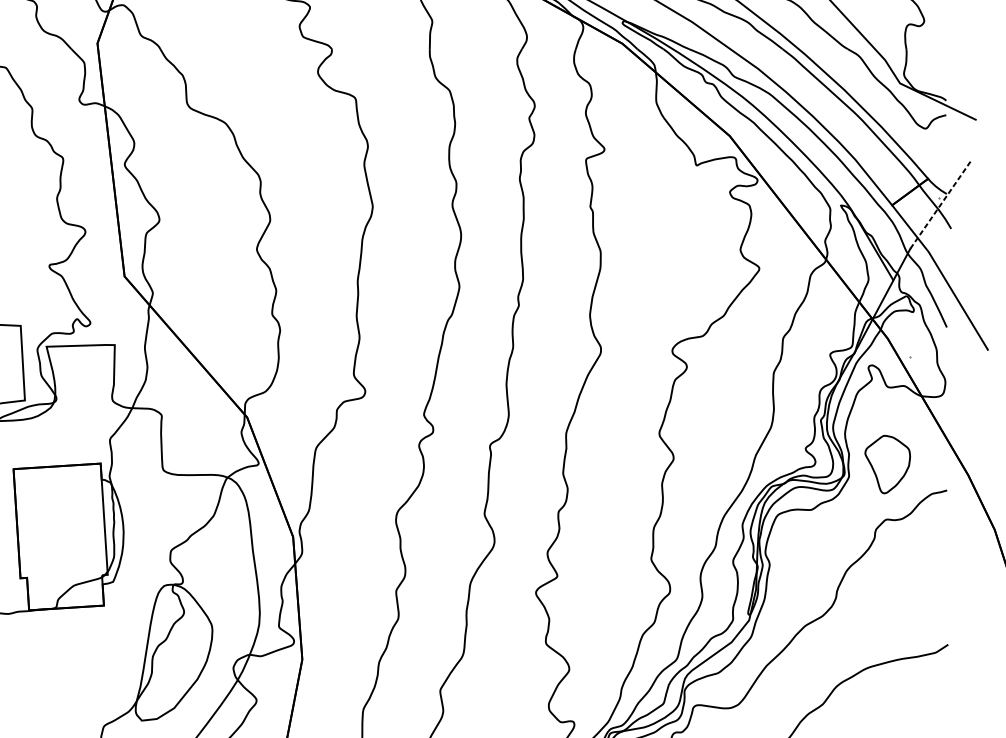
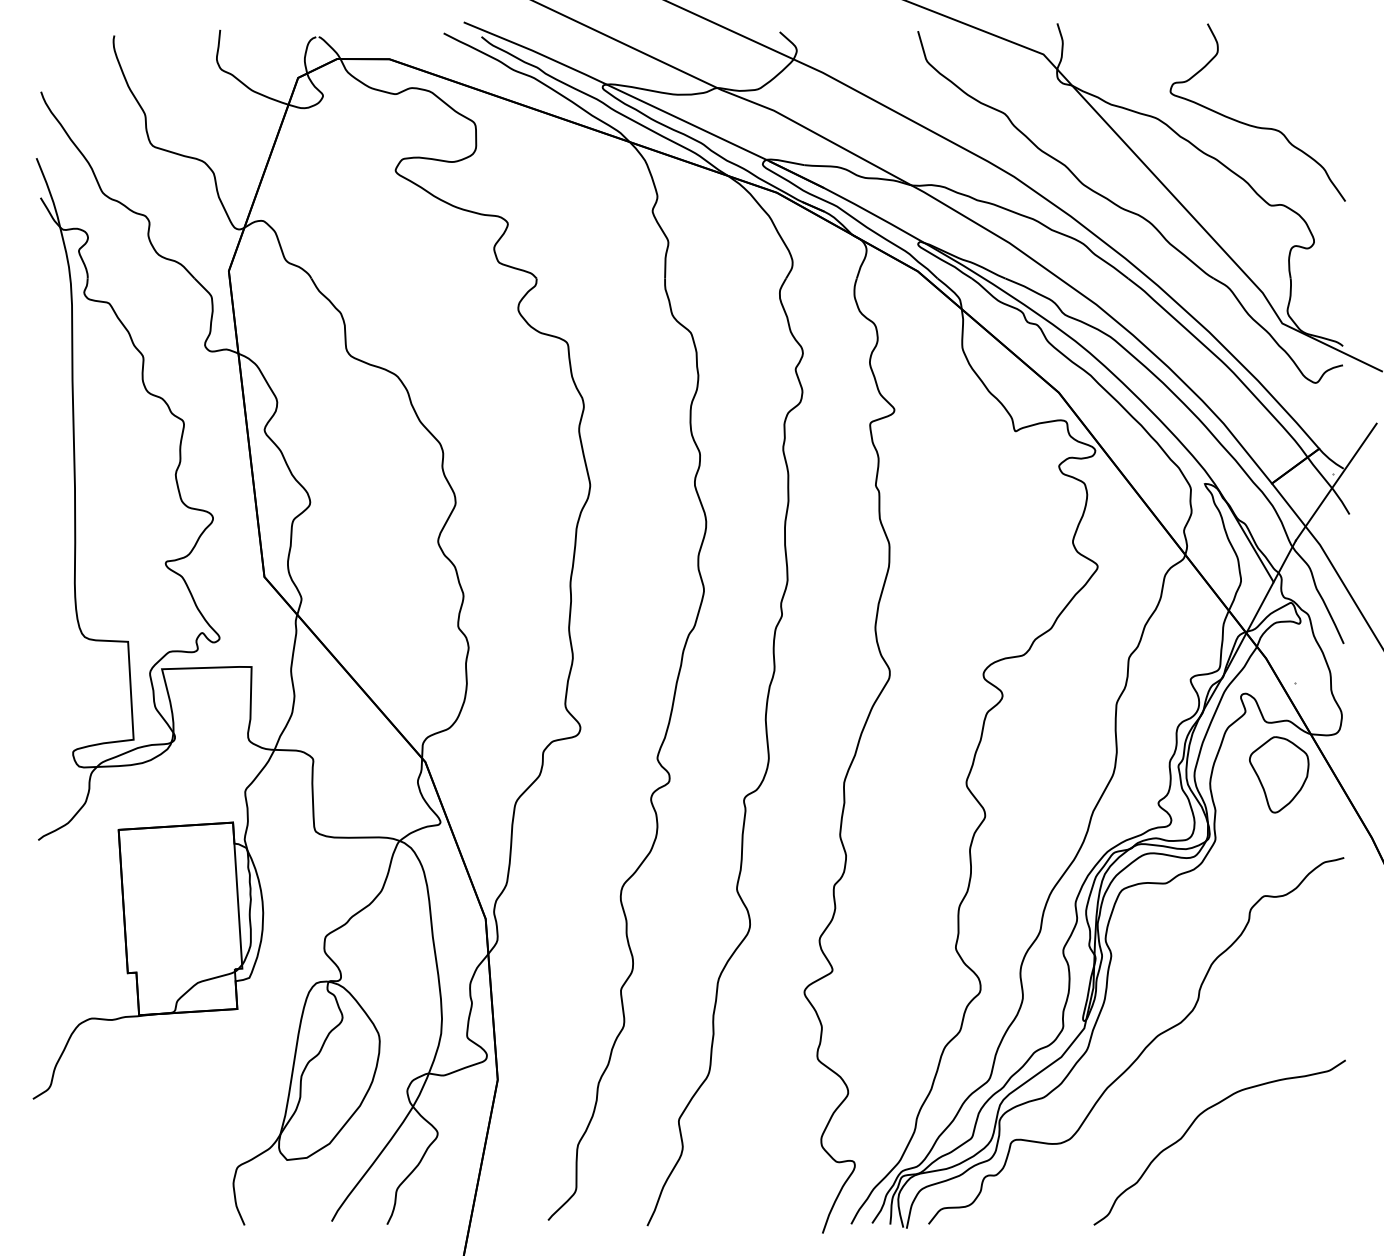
line: (941, 203) -> (1336, 481), dashed -> solid
part: (887, 464) -> (1279, 774), moved

